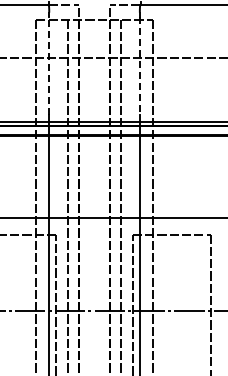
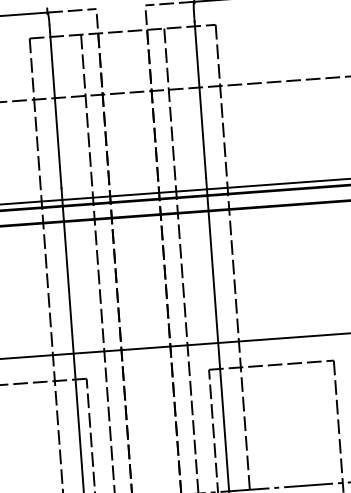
line: (49, 65) -> (56, 109), dashed -> solid
line: (139, 65) -> (199, 99), dashed -> solid

